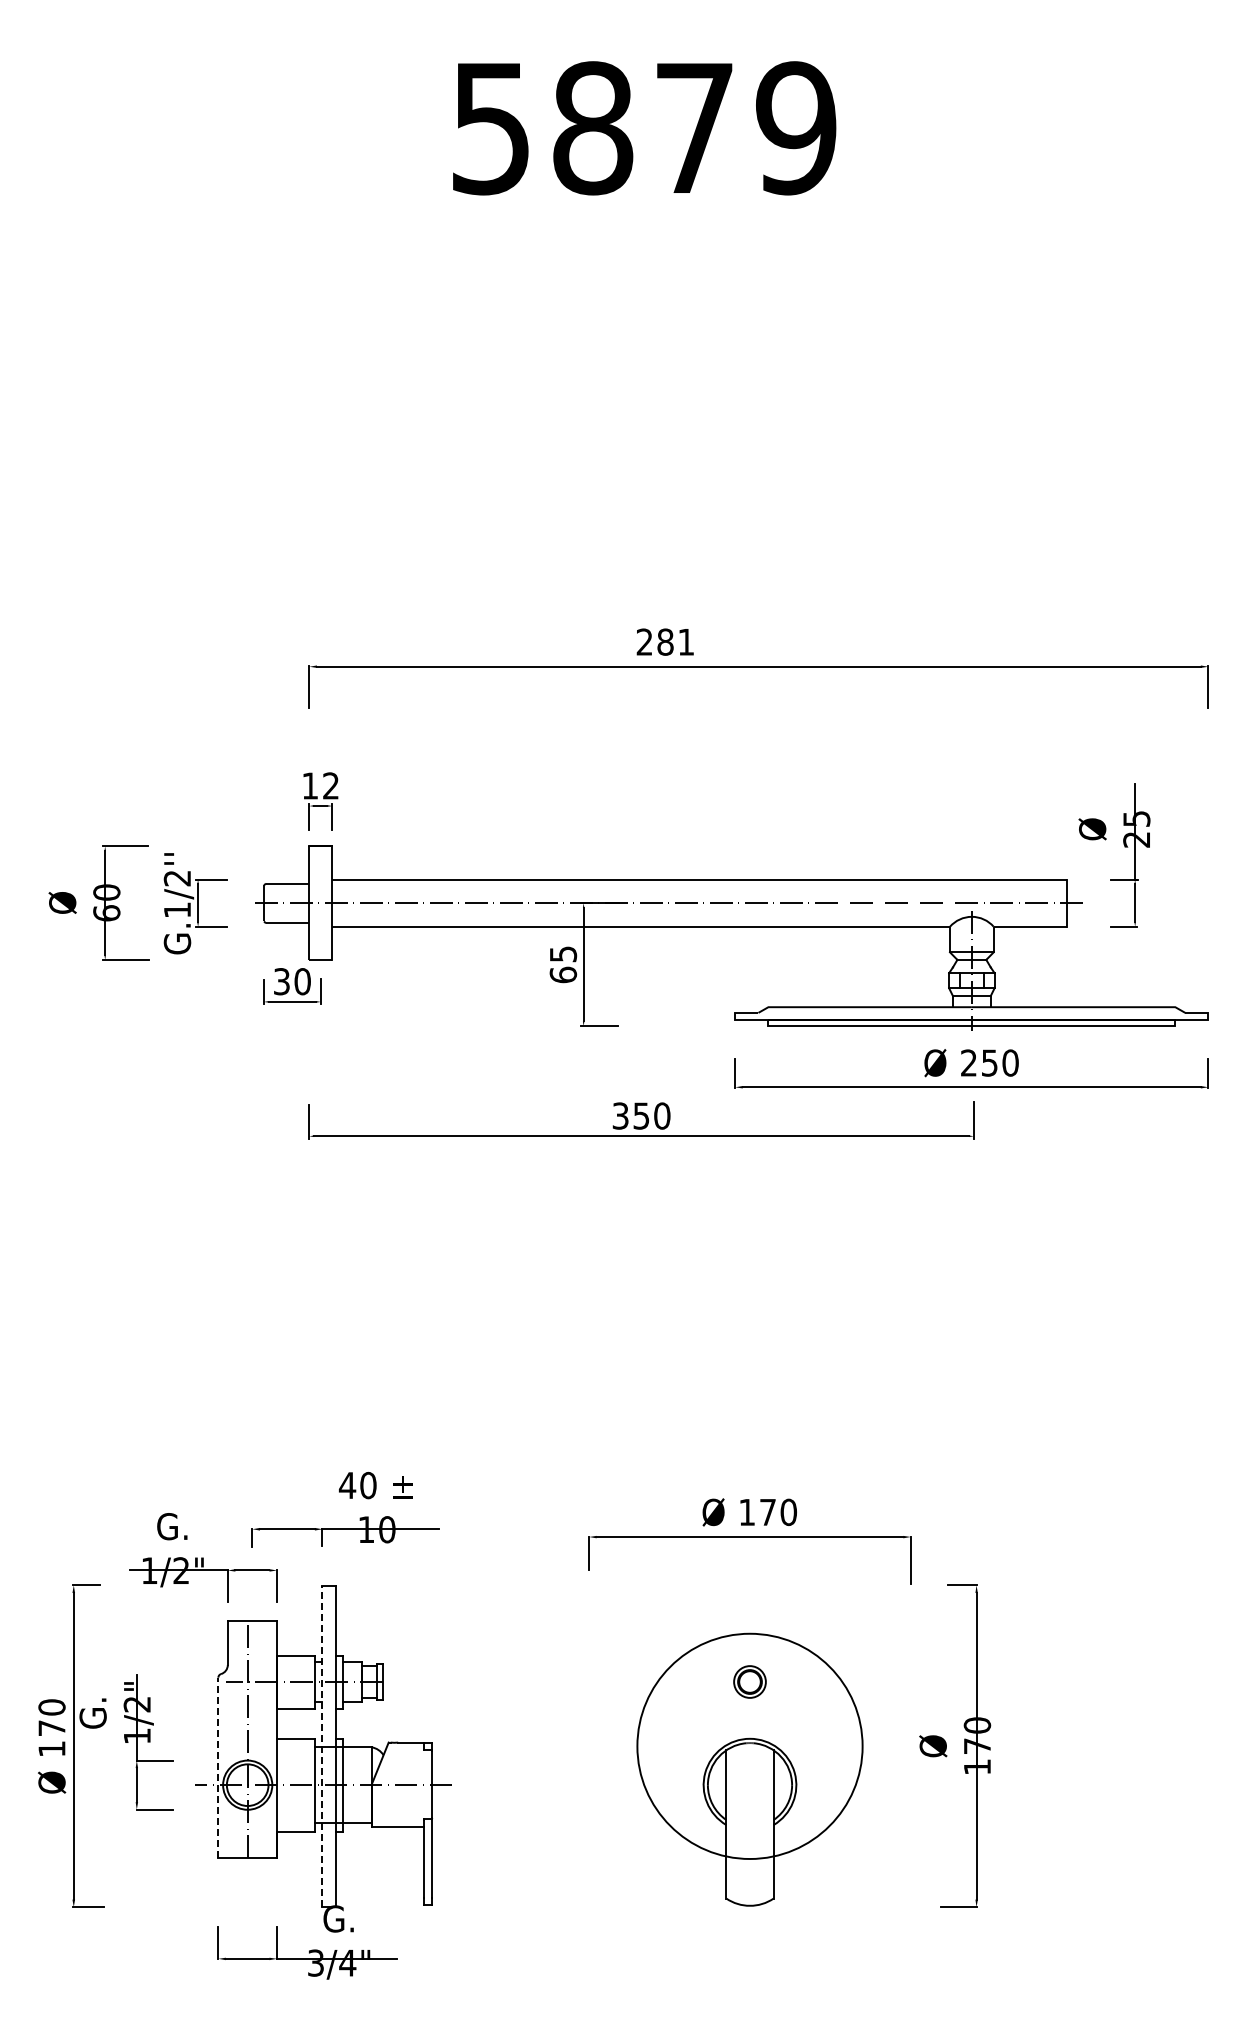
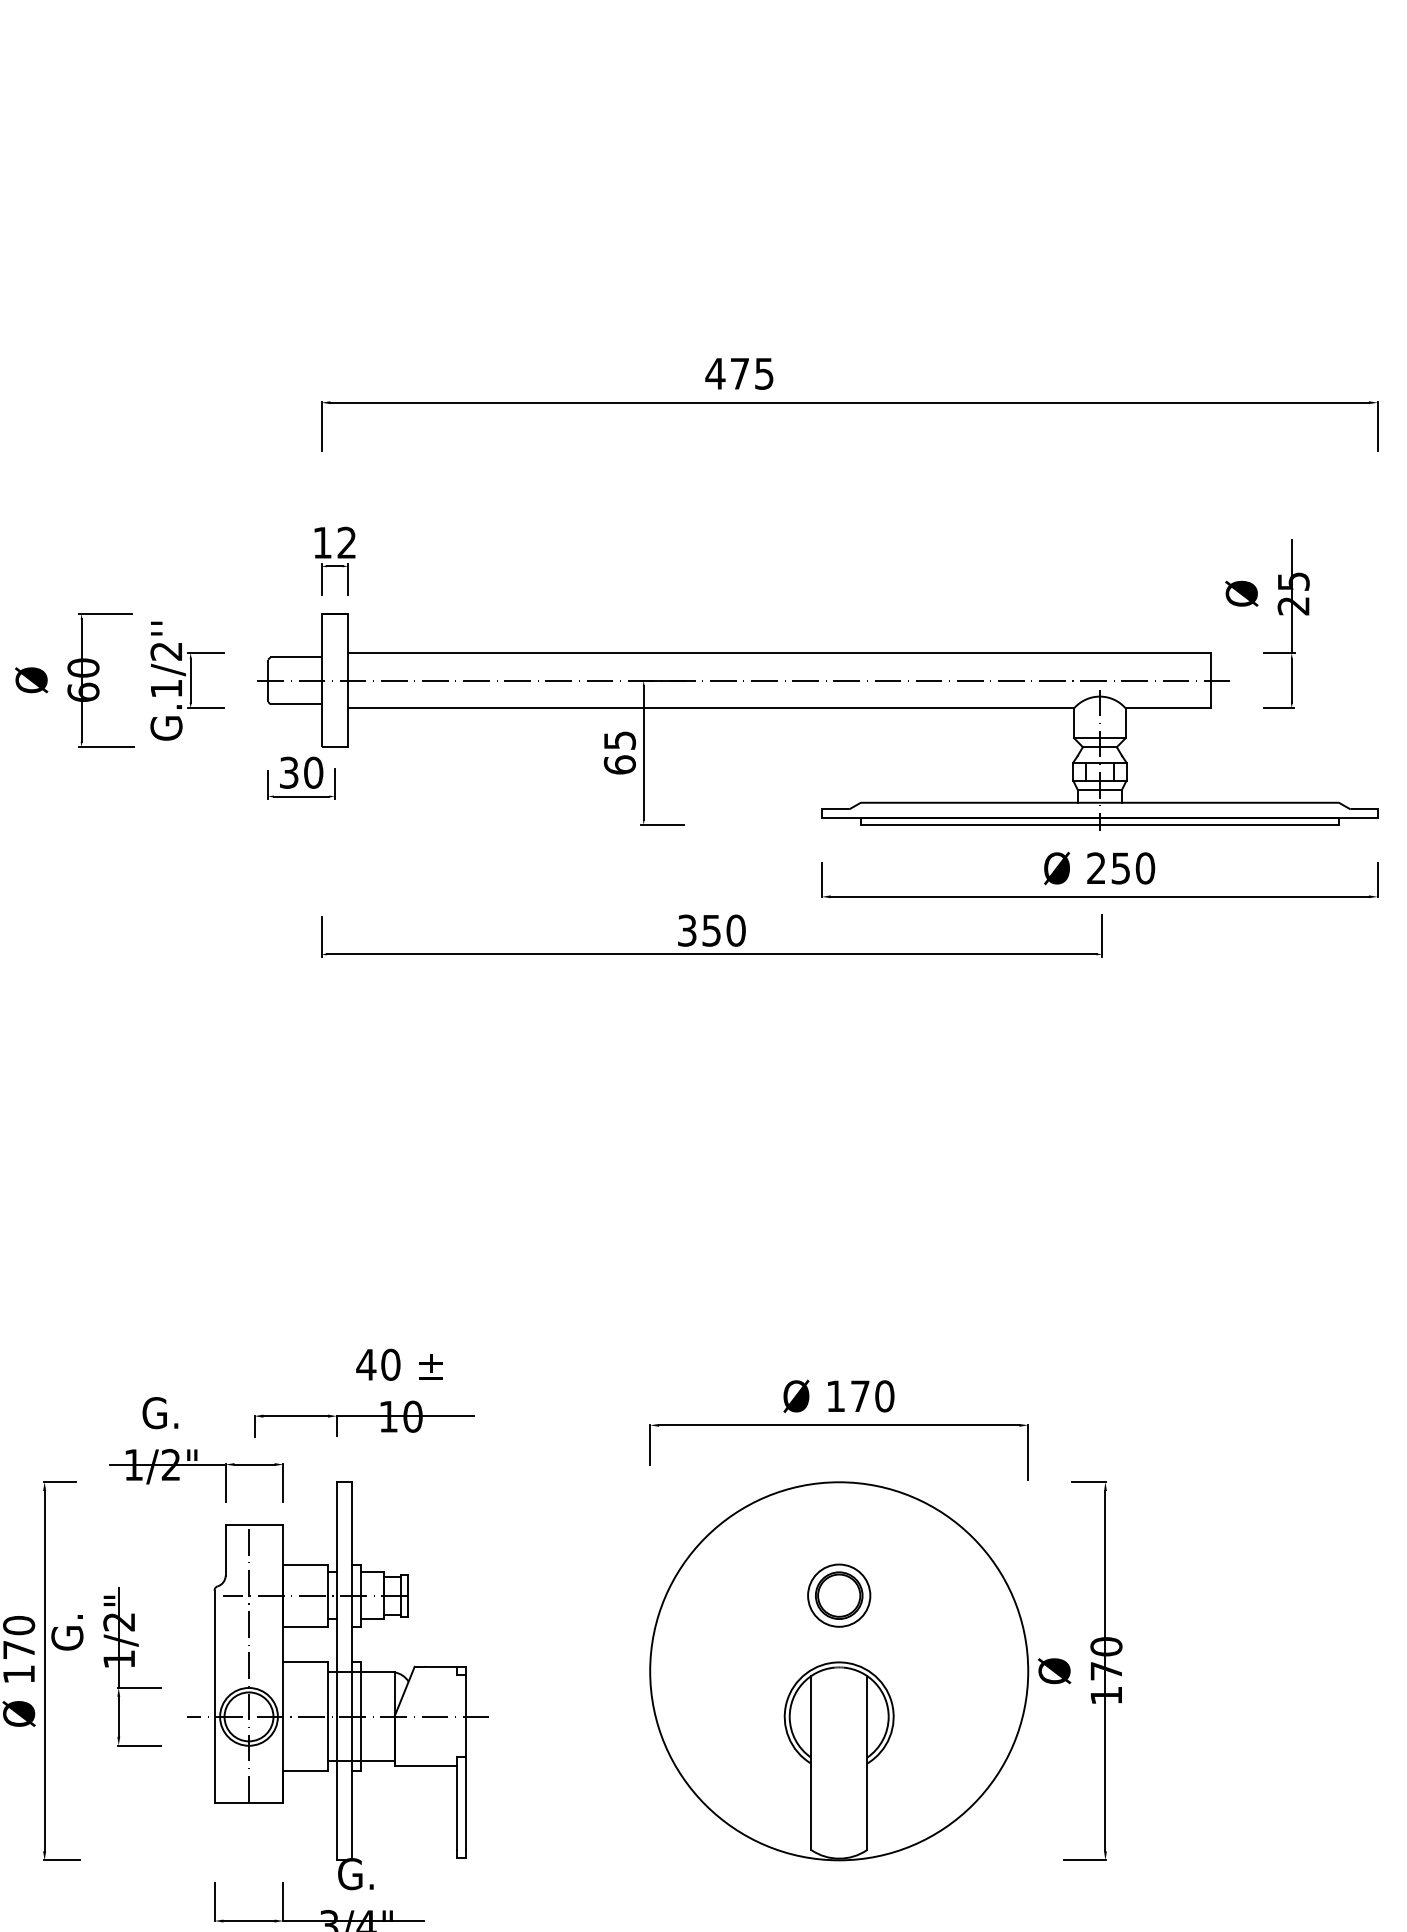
text: (664, 641) -> (738, 373), 281 -> 475
part: (749, 1681) -> (838, 1595), size x1.67
line: (322, 1746) -> (336, 1671), dashed -> solid
circle: (749, 1746) -> (838, 1671), size x1.43
line: (218, 1767) -> (214, 1696), dashed -> solid

